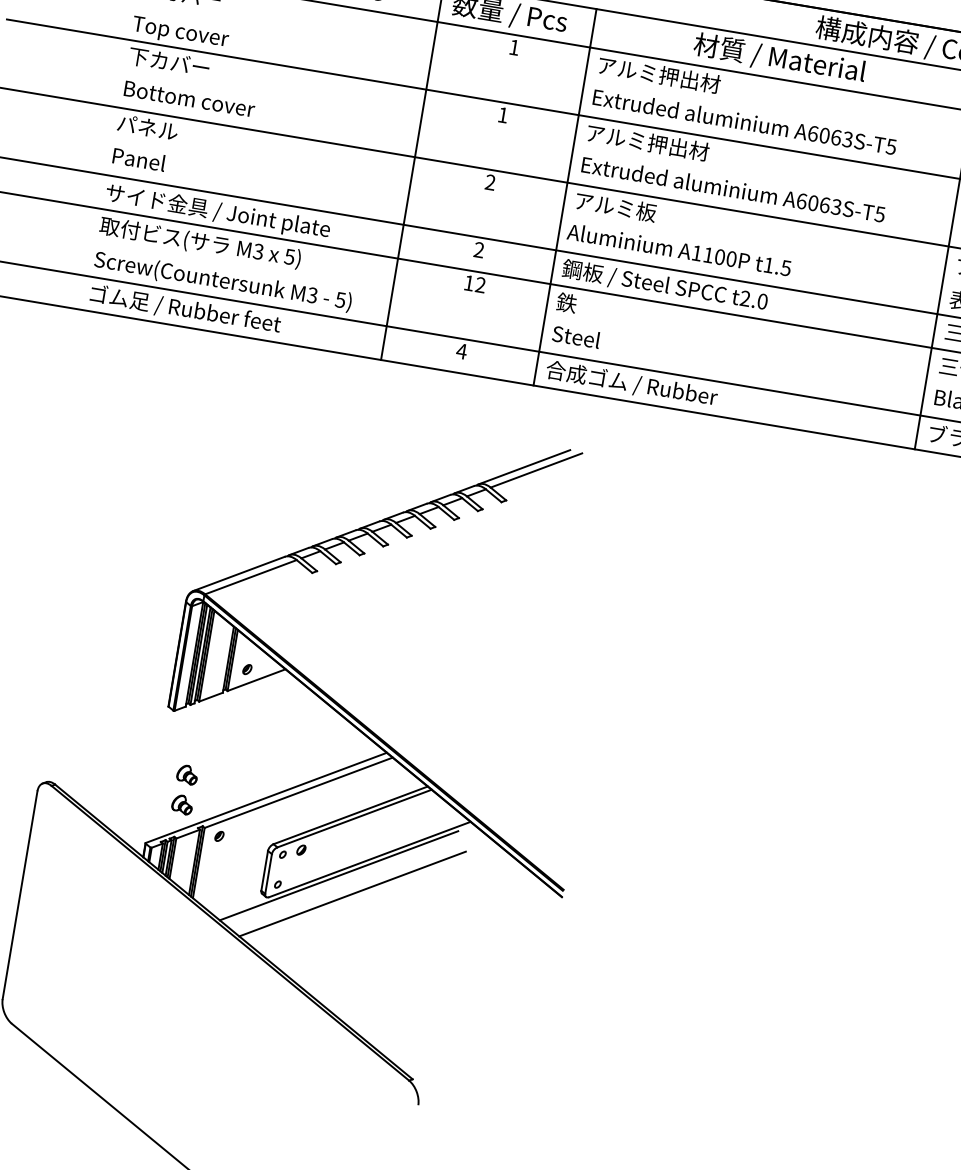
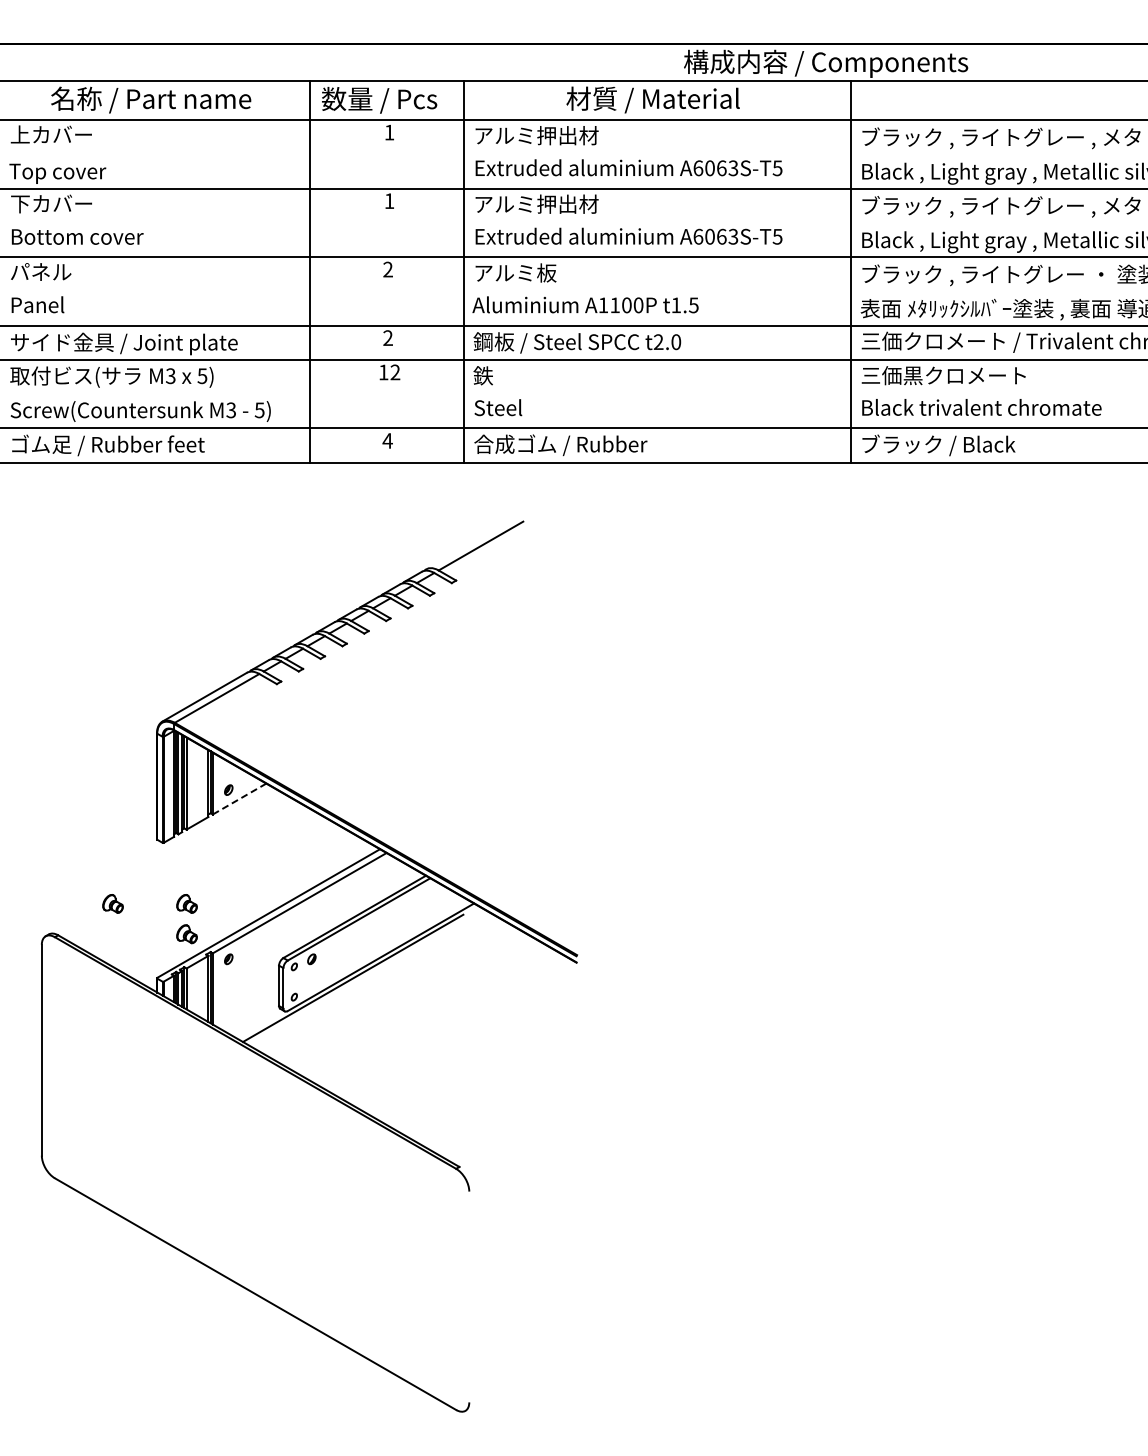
line: (524, 466) -> (468, 544), removed
line: (256, 680) -> (239, 799), solid -> dashed
part: (113, 762) -> (112, 903), added
line: (352, 893) -> (369, 993), removed

